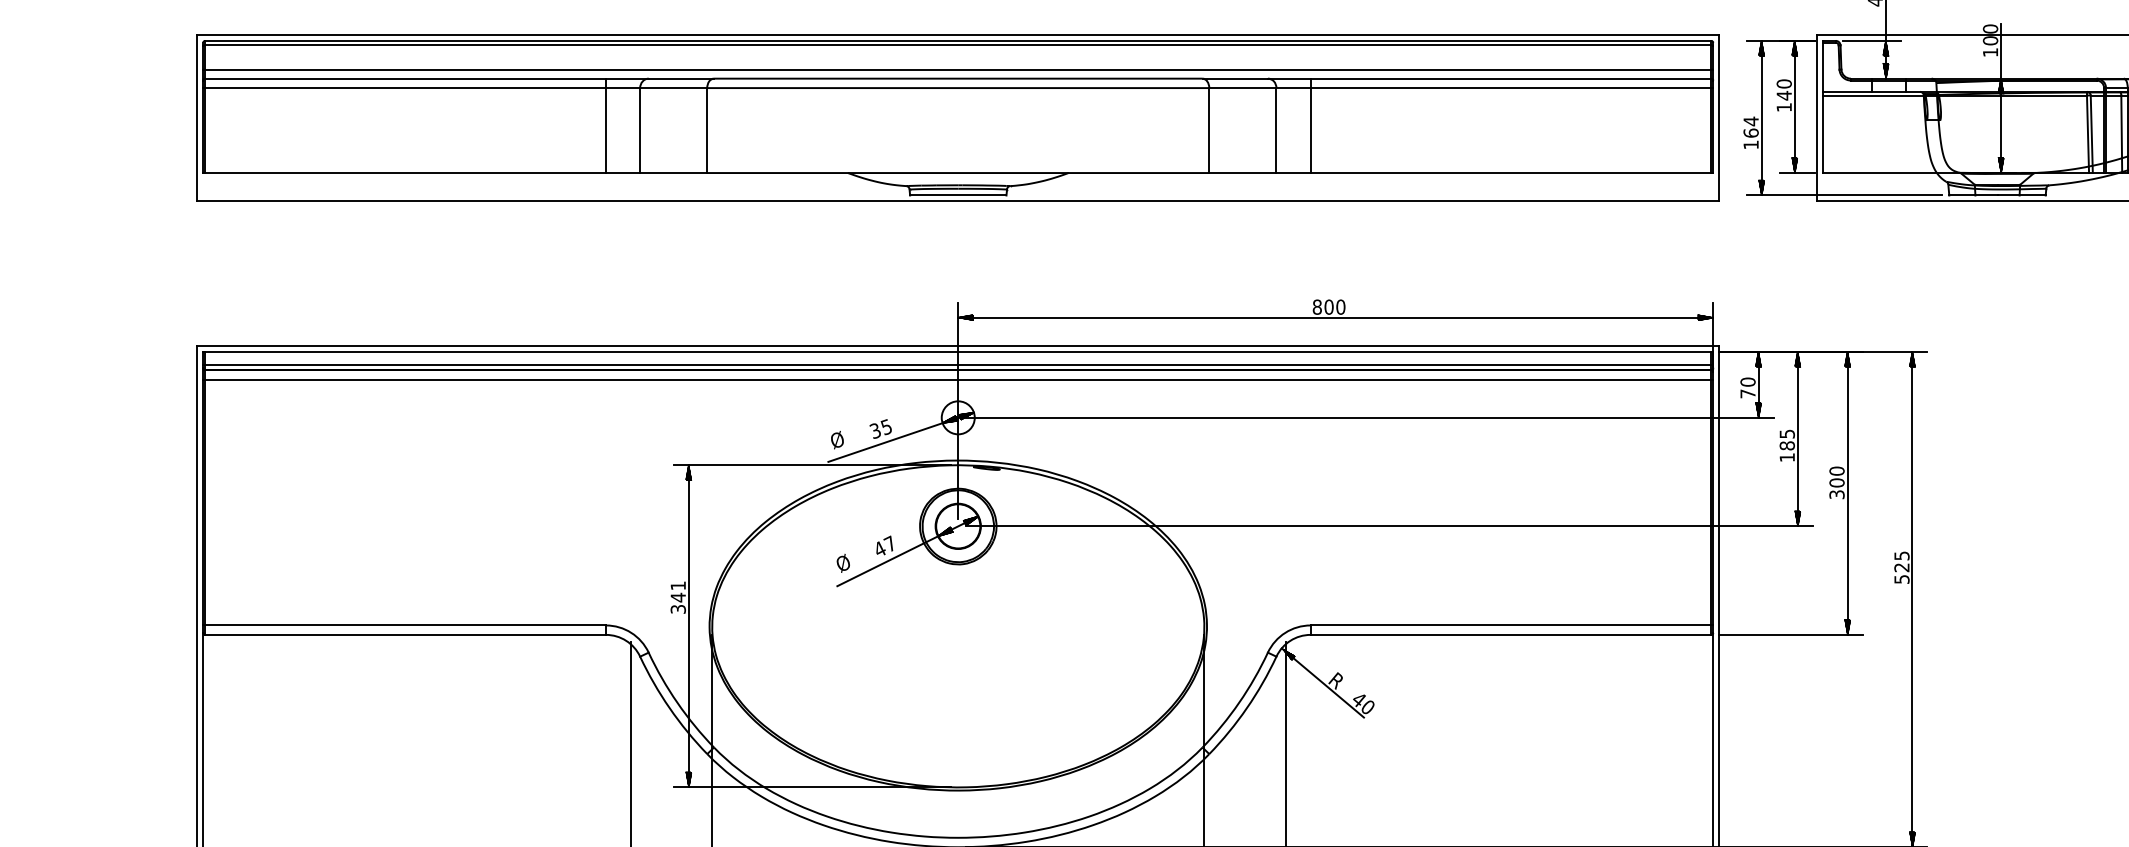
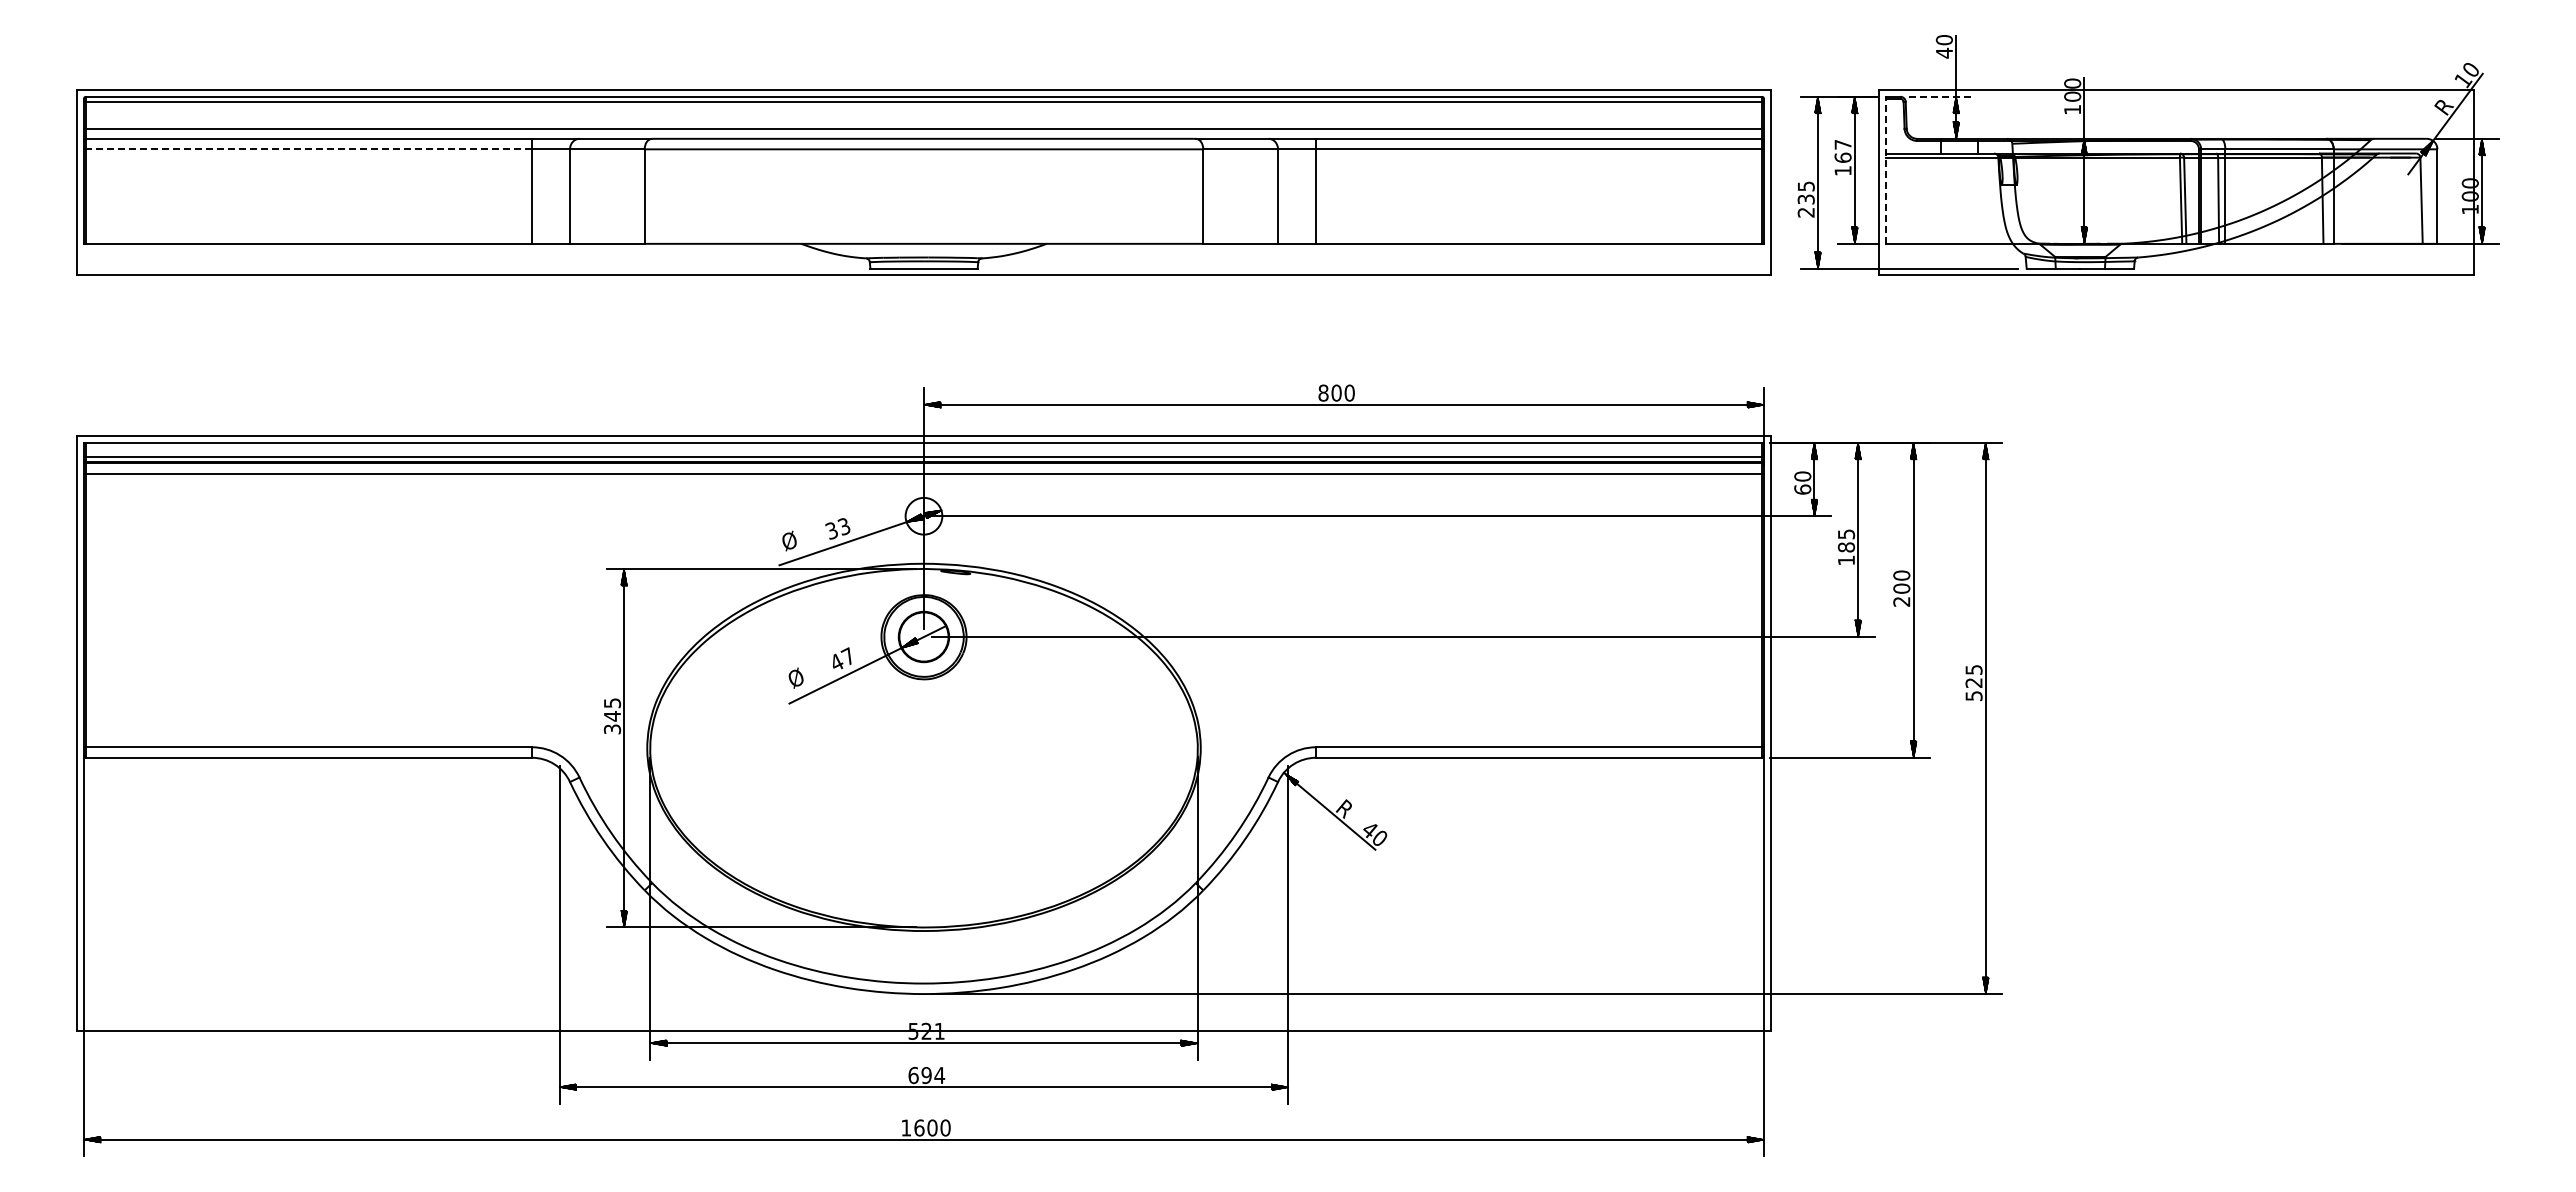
line: (1872, 40) -> (1941, 96), solid -> dashed
line: (405, 88) -> (308, 149), solid -> dashed
text: (1783, 90) -> (1842, 151), 140 -> 167
line: (1823, 107) -> (1886, 170), solid -> dashed
text: (1750, 133) -> (1805, 199), 164 -> 235
text: (1747, 393) -> (1802, 489), 70 -> 60
text: (885, 425) -> (843, 524), 35 -> 33
text: (1836, 494) -> (1901, 601), 300 -> 200
hatch: (970, 521) -> (937, 631), removed
text: (678, 586) -> (612, 703), 341 -> 345

